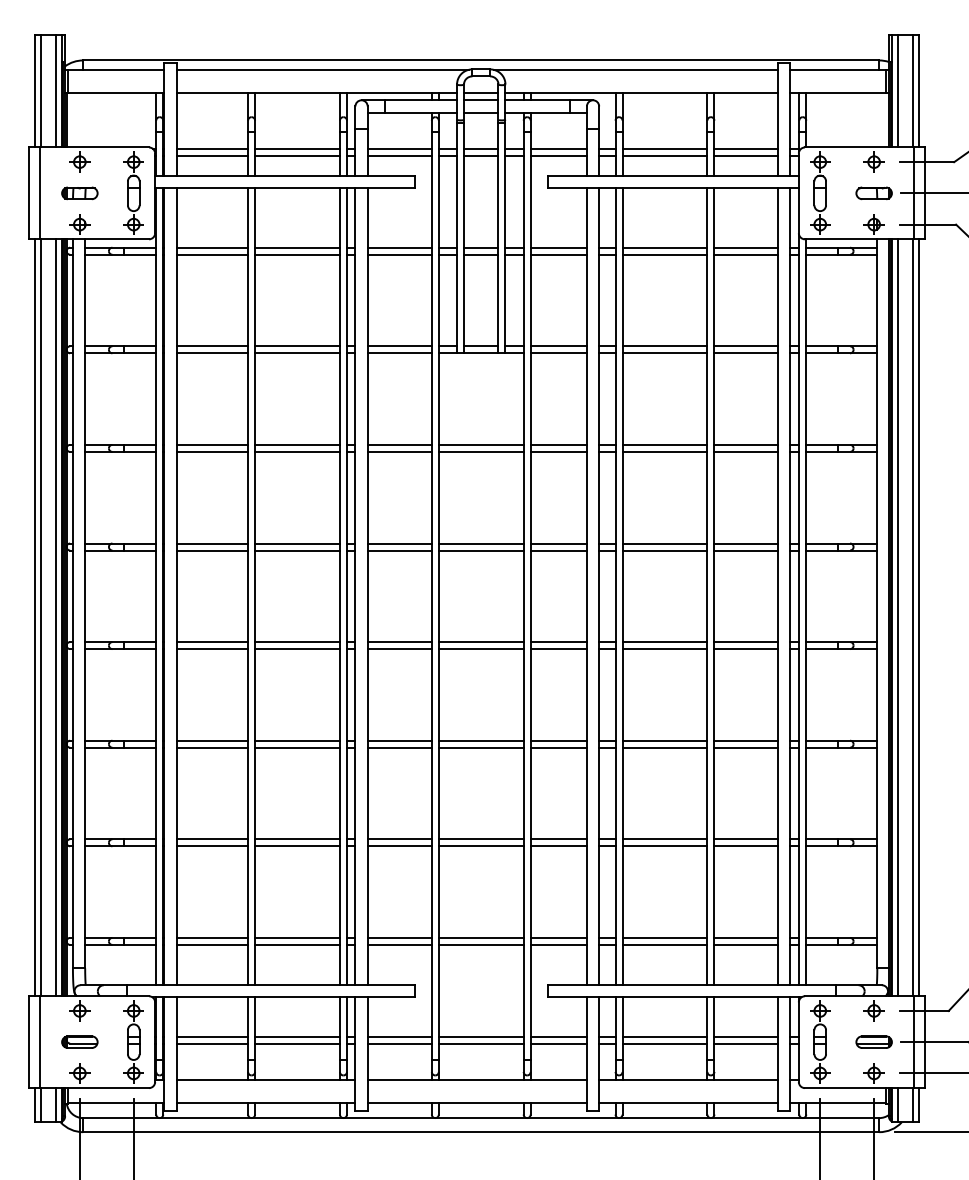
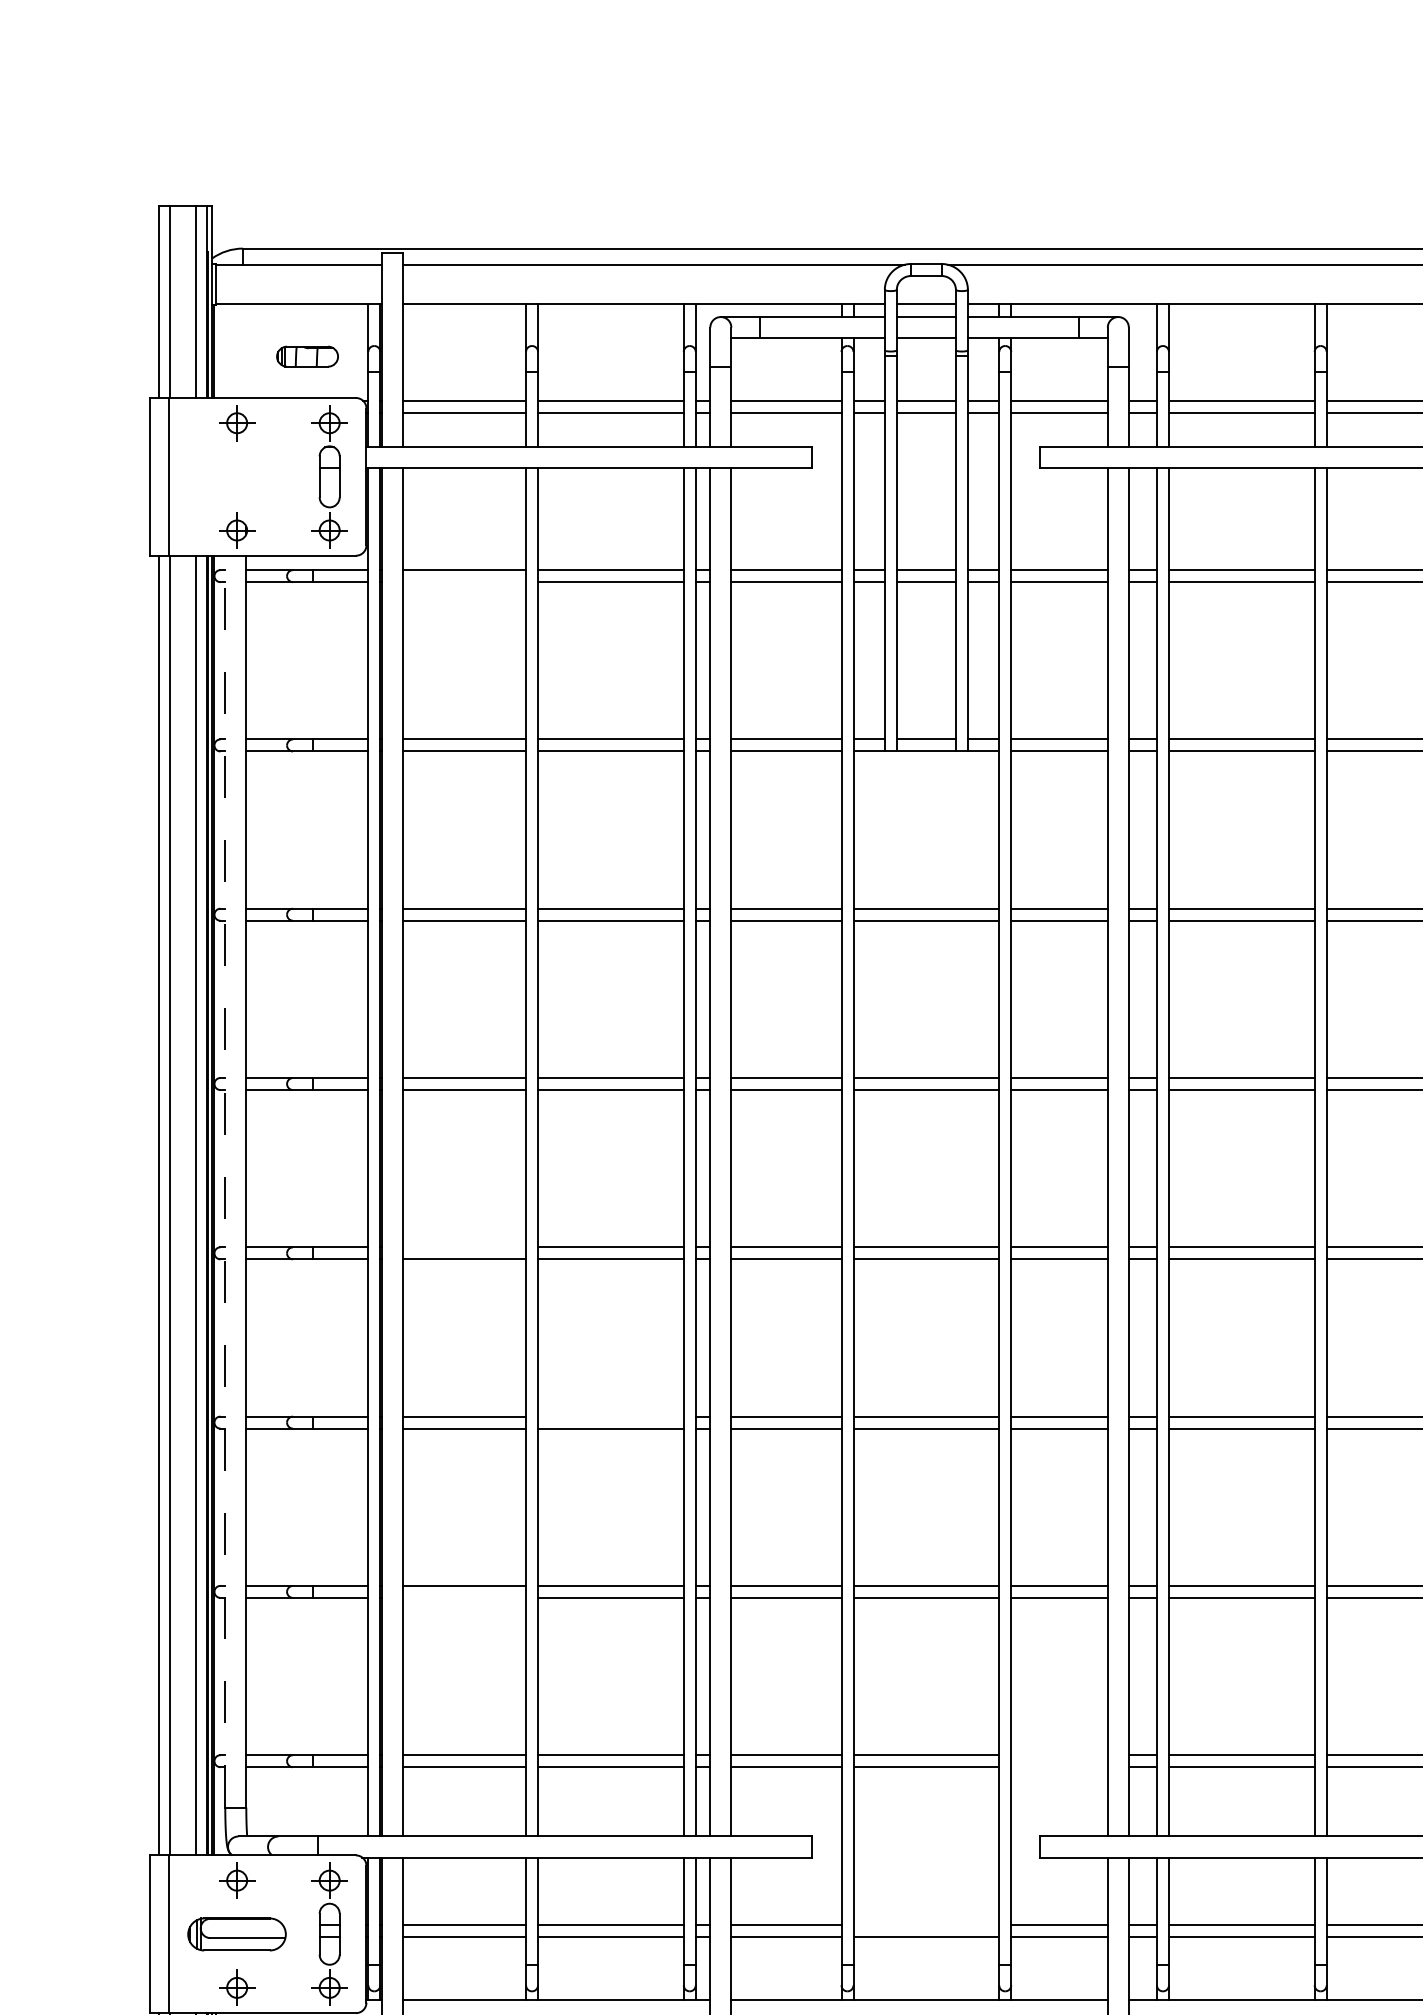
part: (79, 193) -> (306, 356), moved
line: (212, 254) -> (464, 581), removed
line: (72, 603) -> (224, 1181), solid -> dashed
line: (212, 642) -> (464, 1247), removed
line: (297, 740) -> (610, 1416), removed
line: (212, 846) -> (464, 1598), removed
line: (558, 937) -> (1058, 1754), removed
line: (558, 944) -> (1058, 1766), removed
line: (480, 1036) -> (925, 1924), removed
part: (79, 1041) -> (236, 1933), size x1.6

